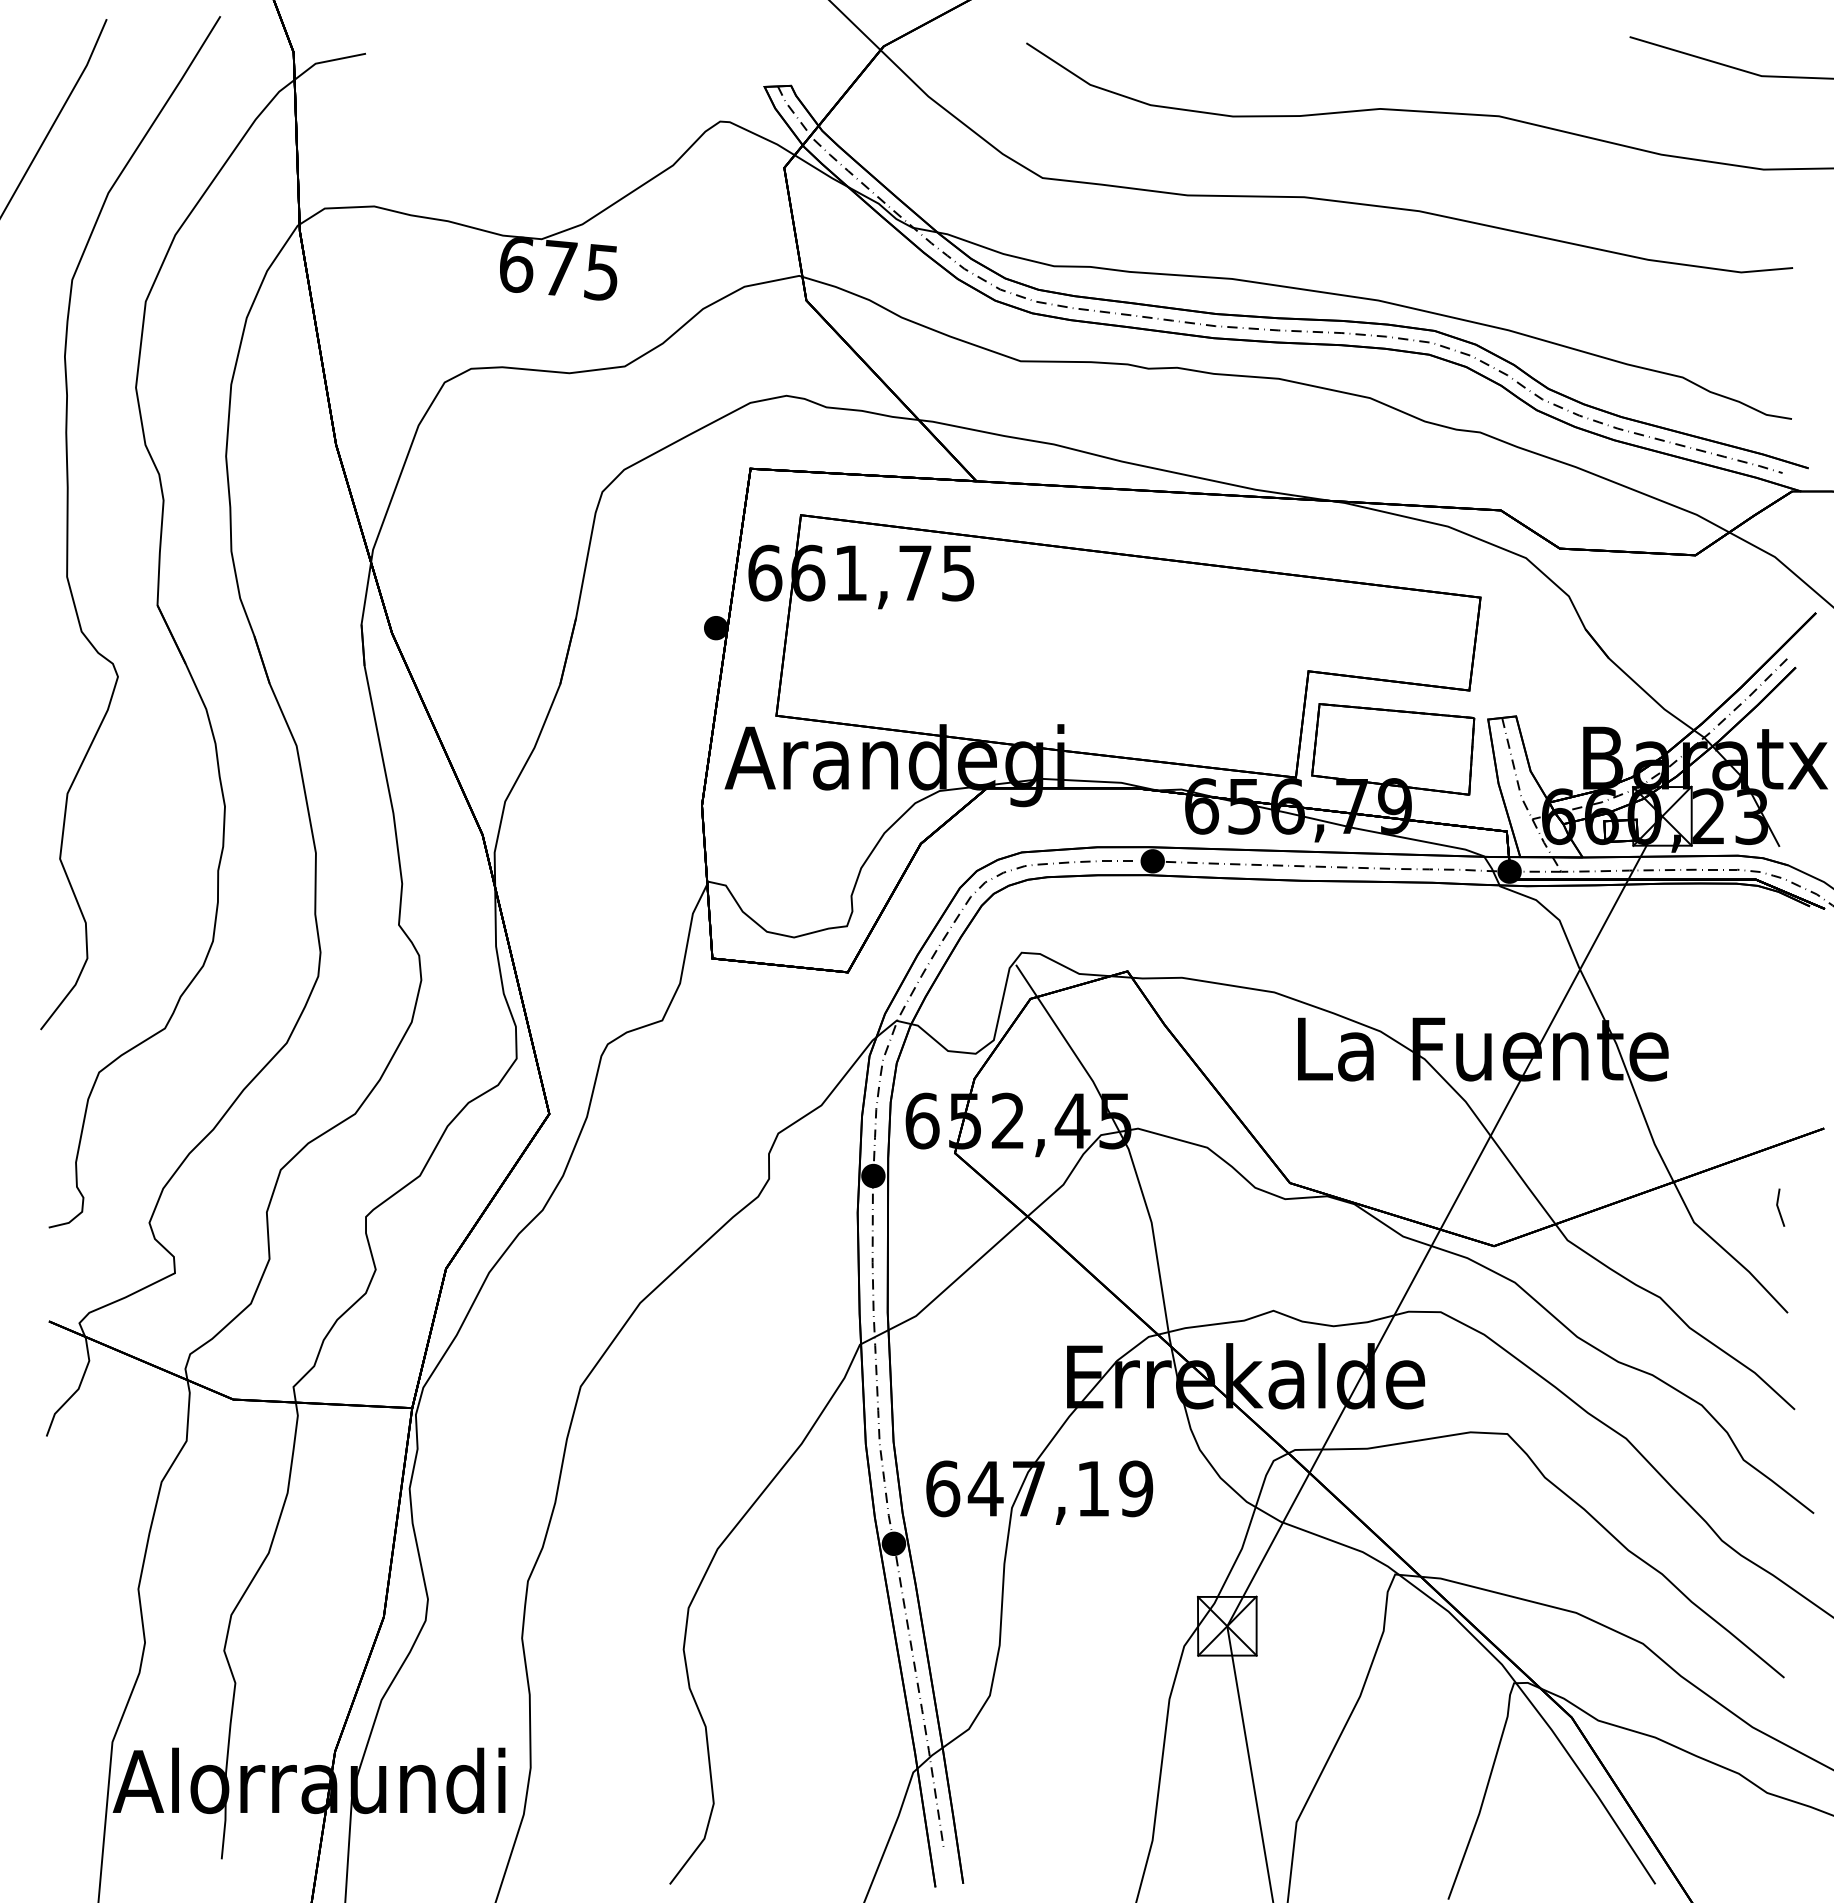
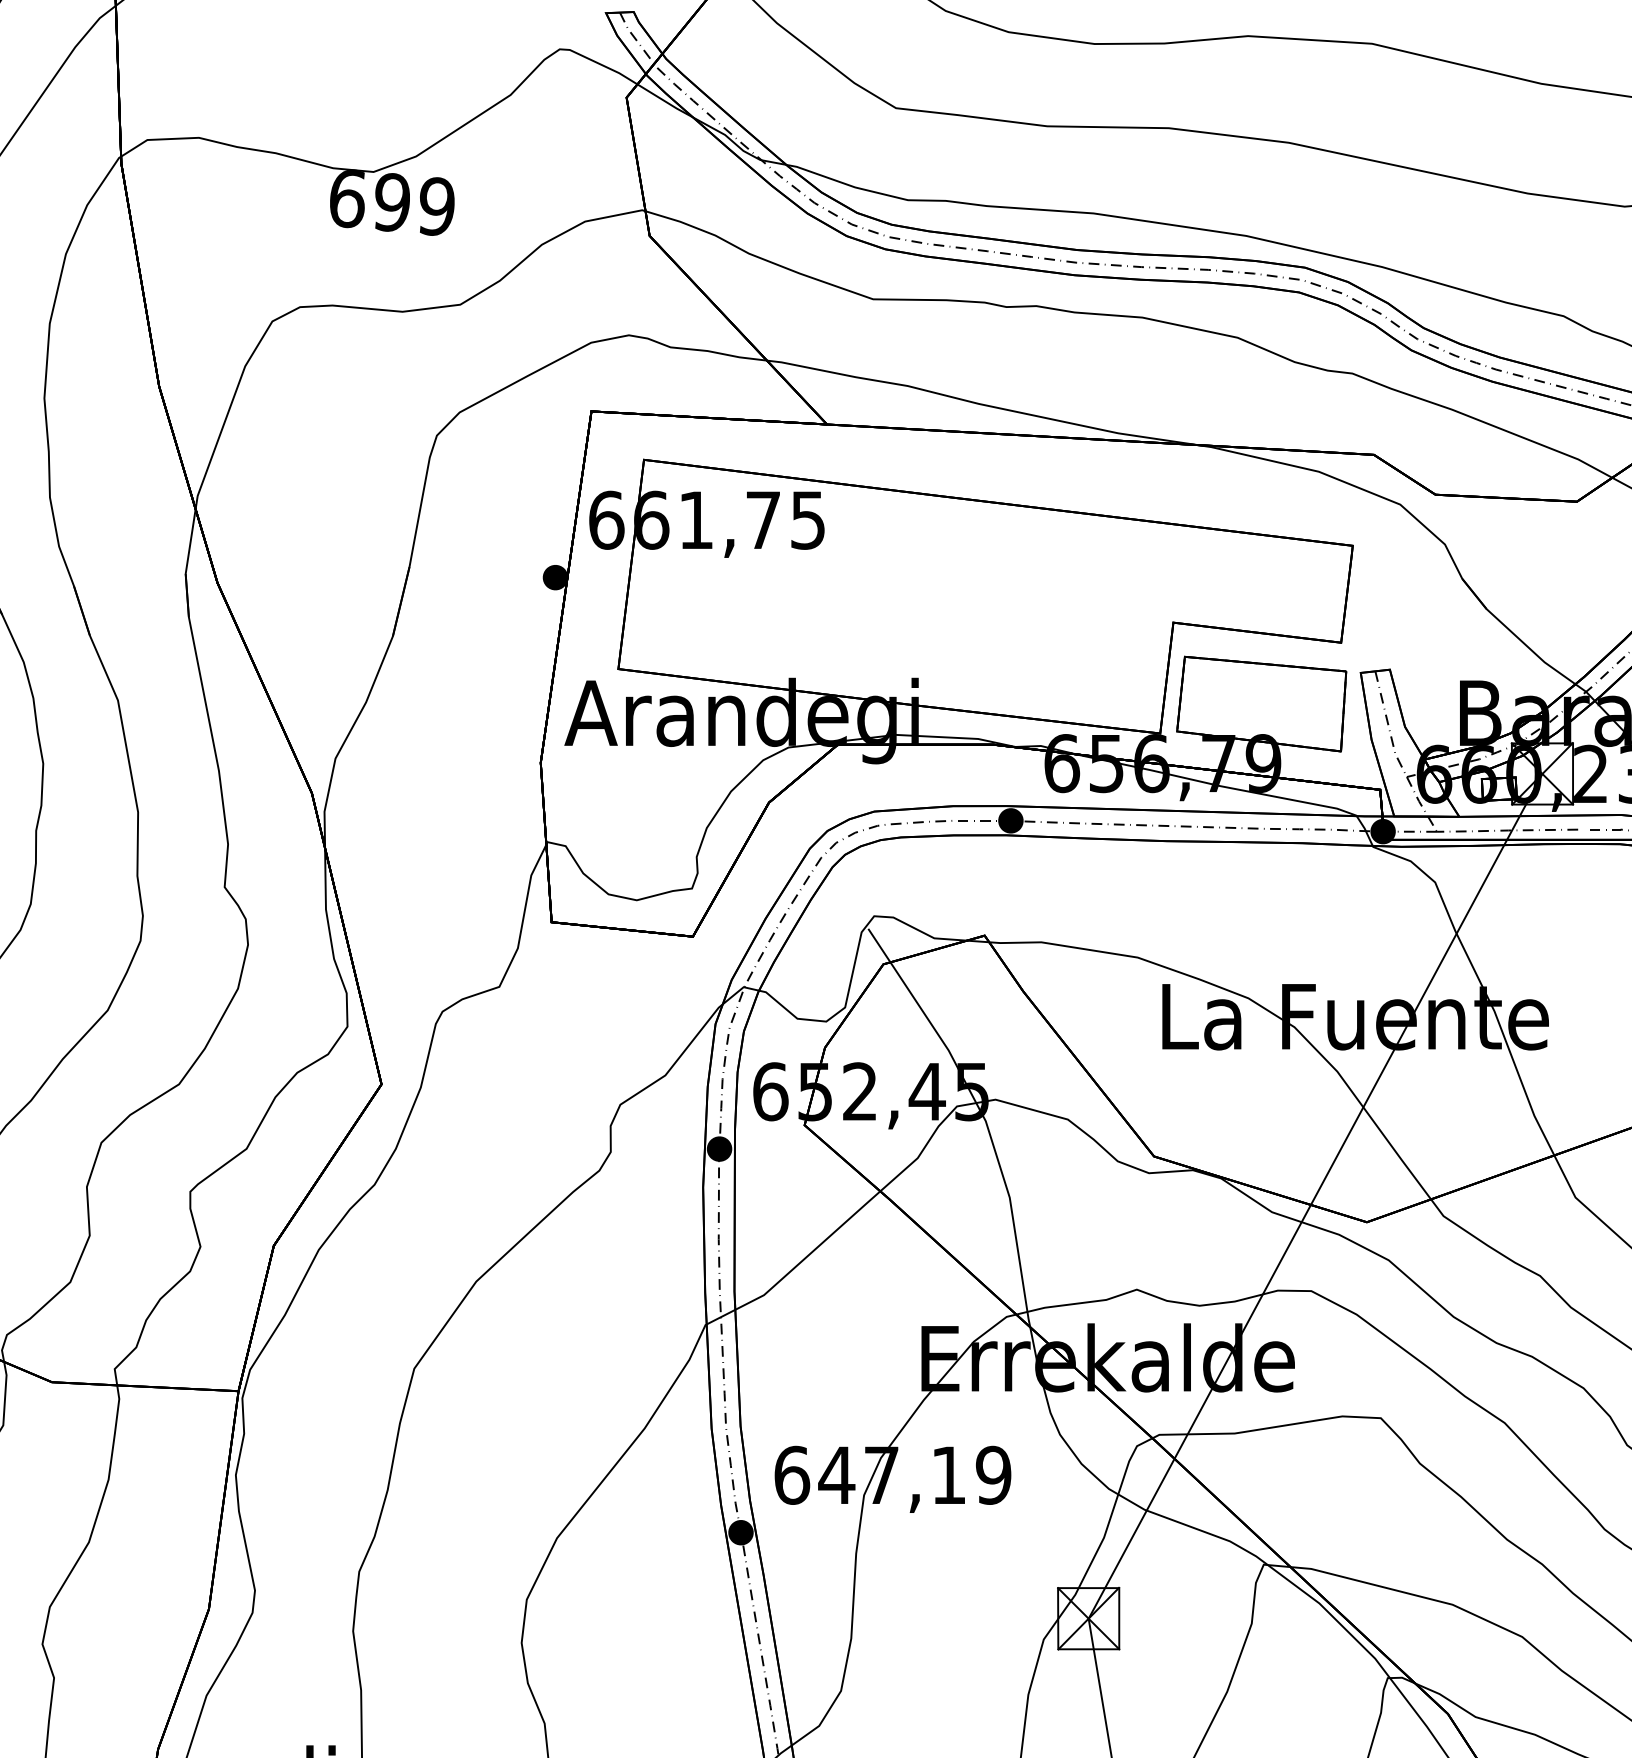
text: (581, 270) -> (415, 204), 675 -> 699

